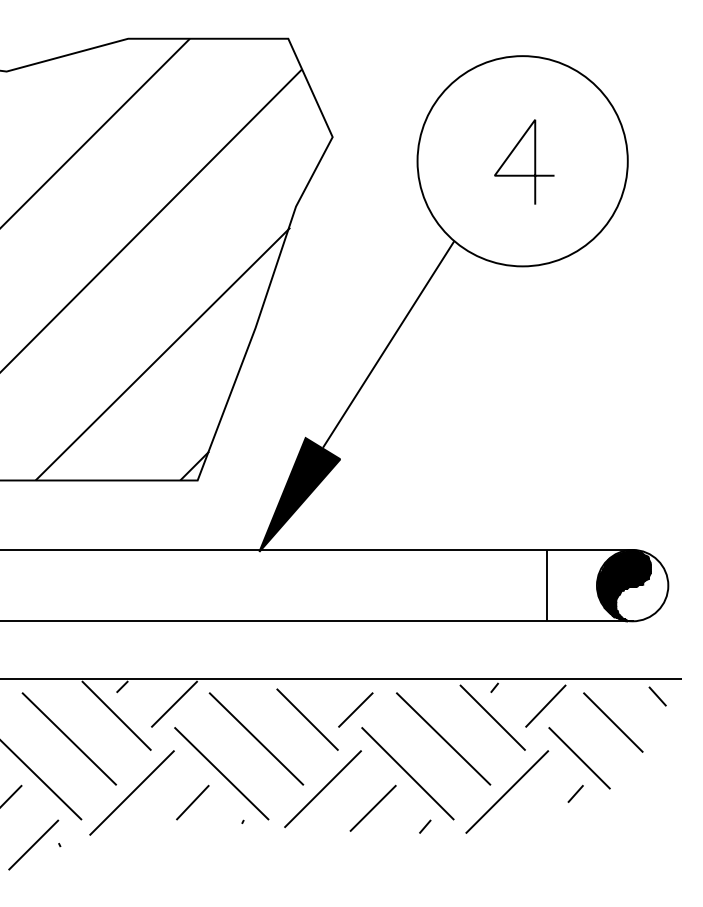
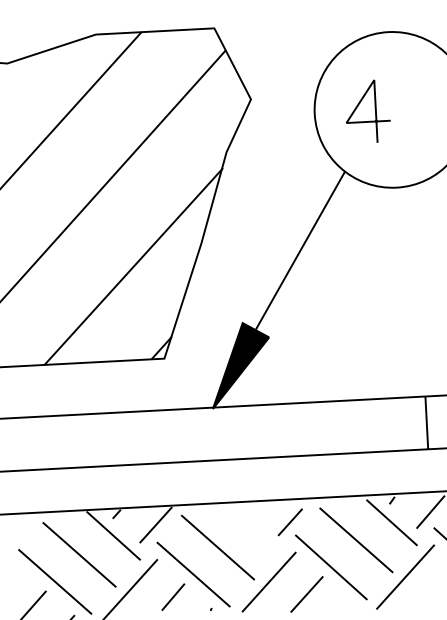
line: (534, 161) -> (375, 110), moved
line: (307, 719) -> (254, 531), removed
line: (425, 826) -> (346, 605), removed

